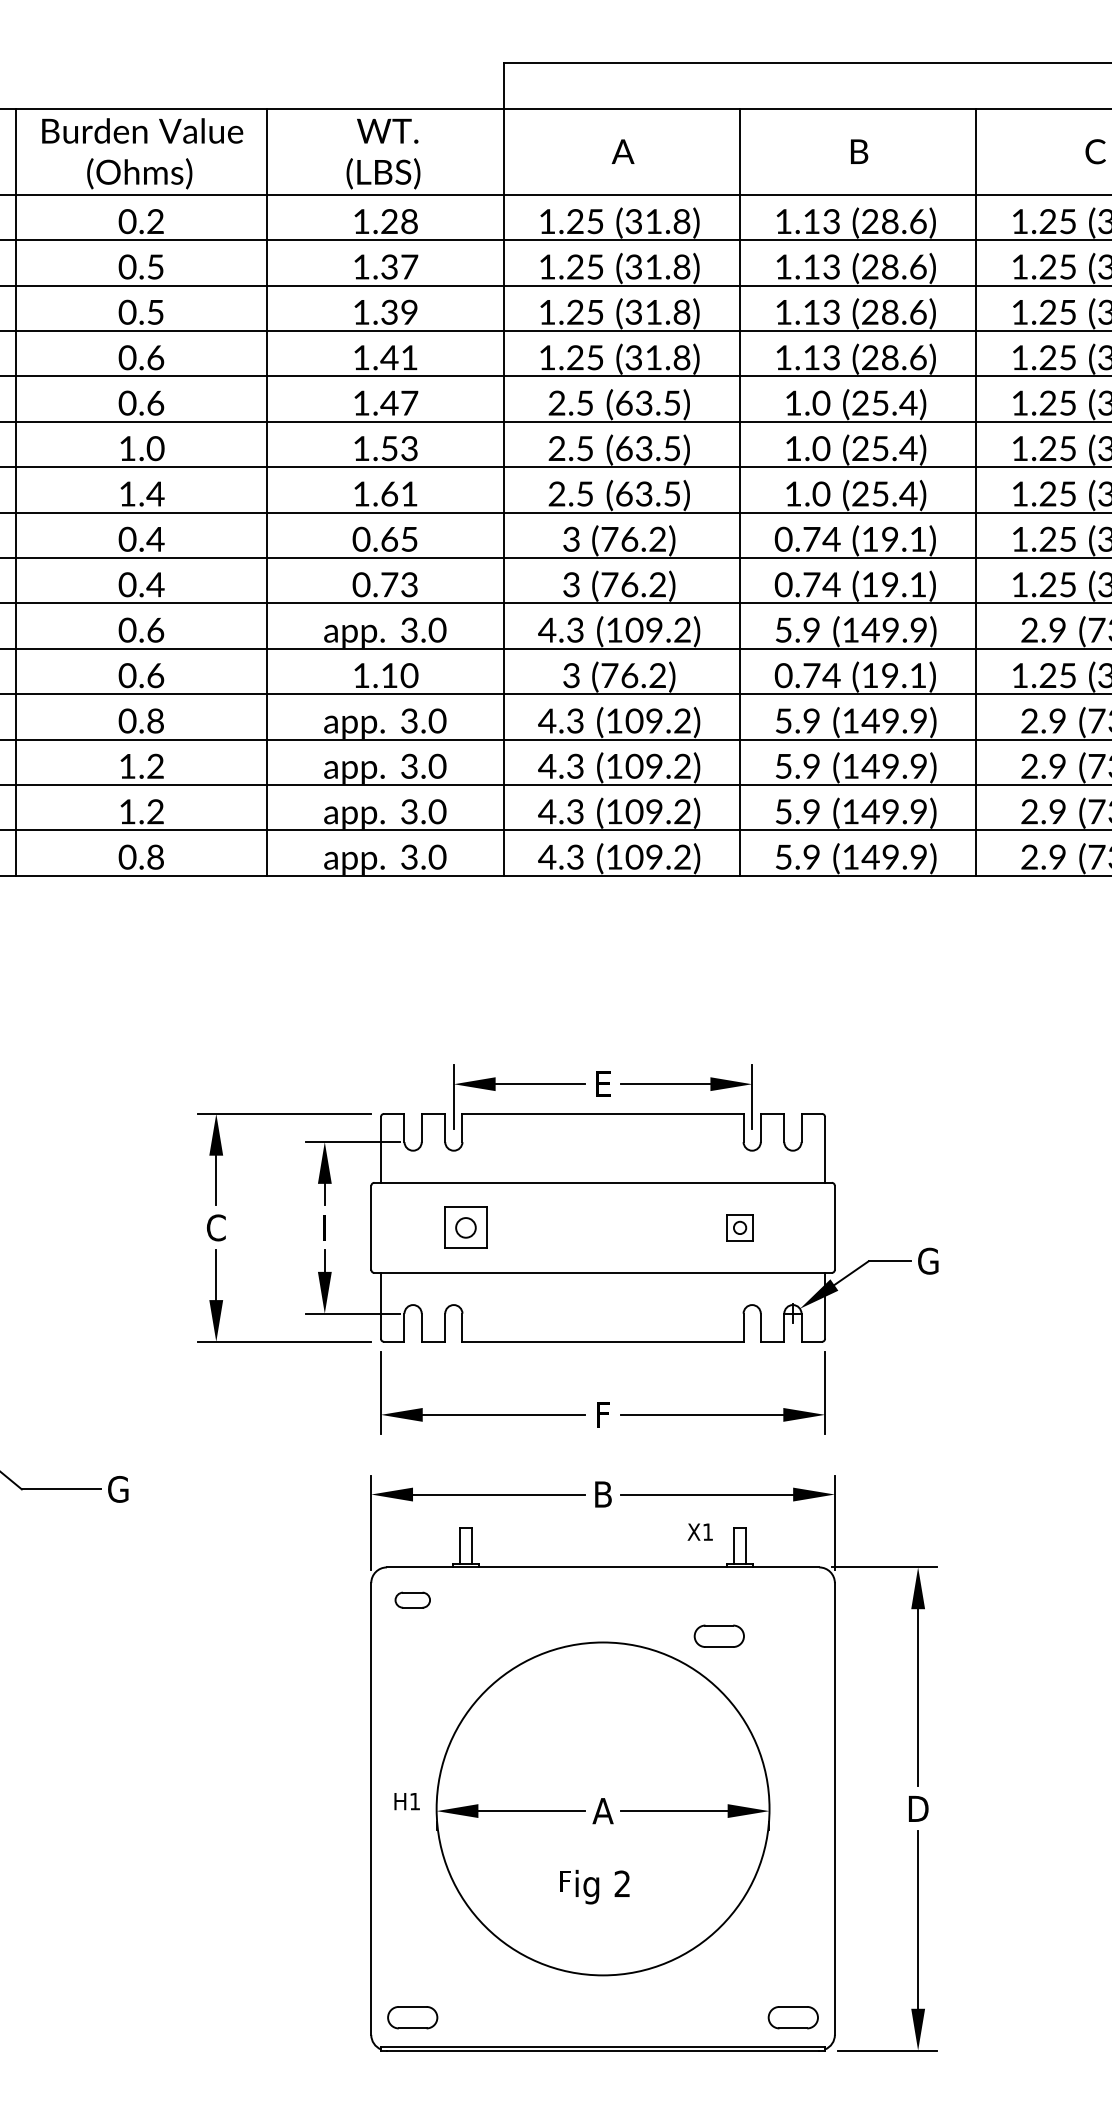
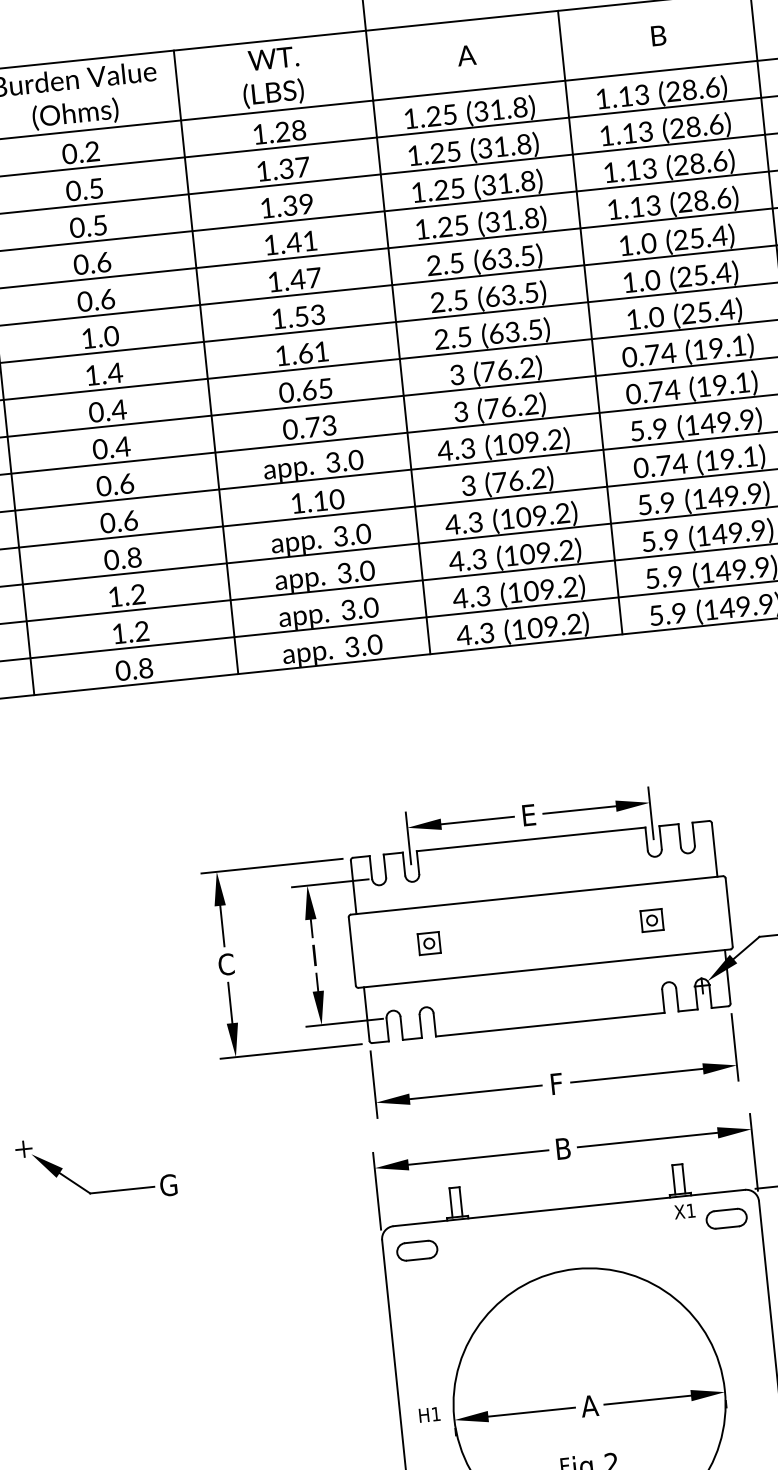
part: (465, 1227) -> (428, 943), size x0.62
text: (699, 1531) -> (684, 1211), moved
part: (412, 1599) -> (417, 1250), size x1.43
part: (718, 1635) -> (725, 1218), moved

